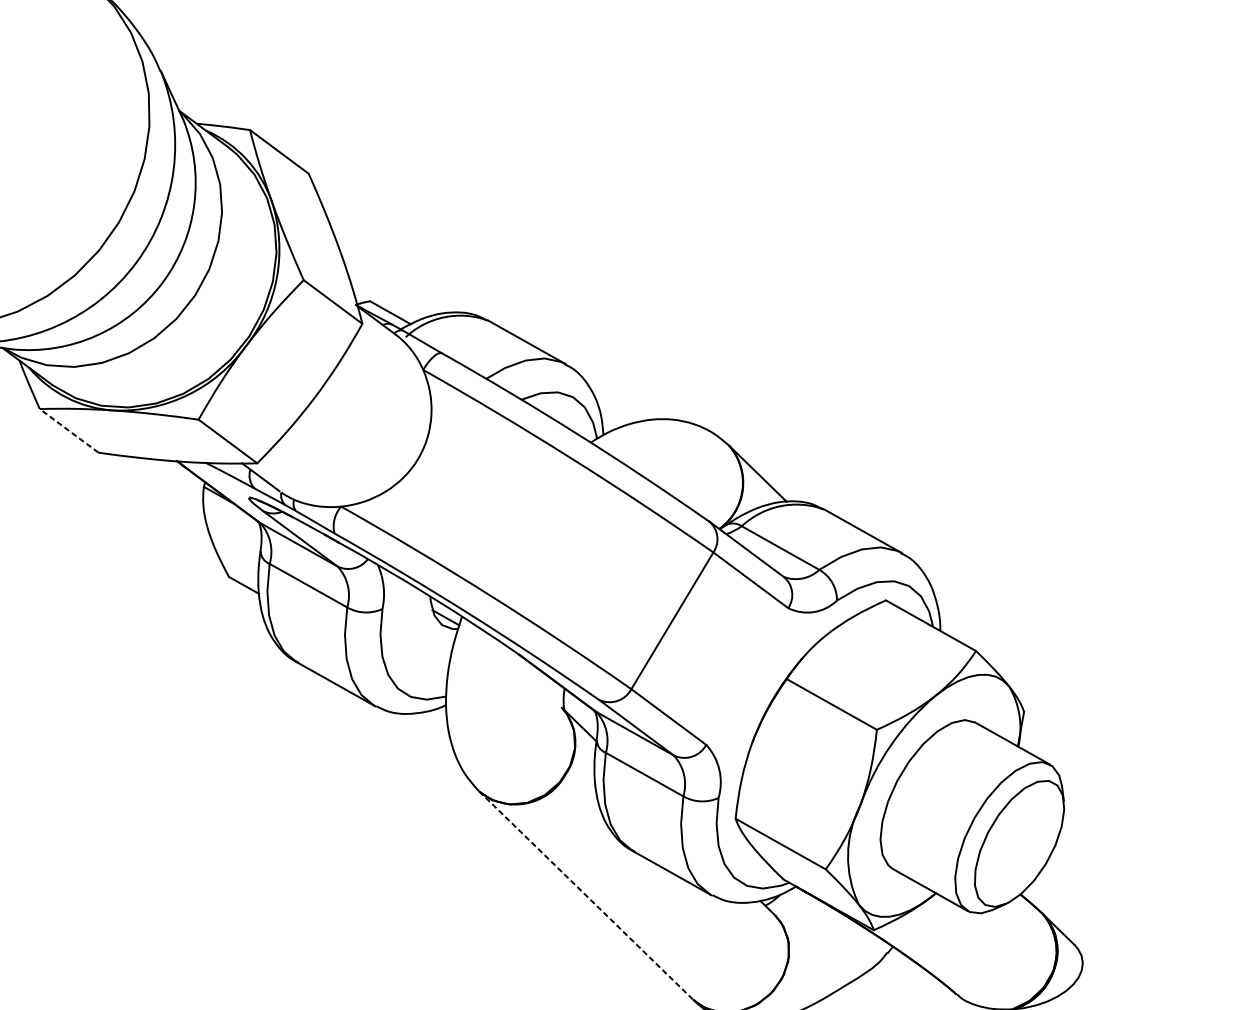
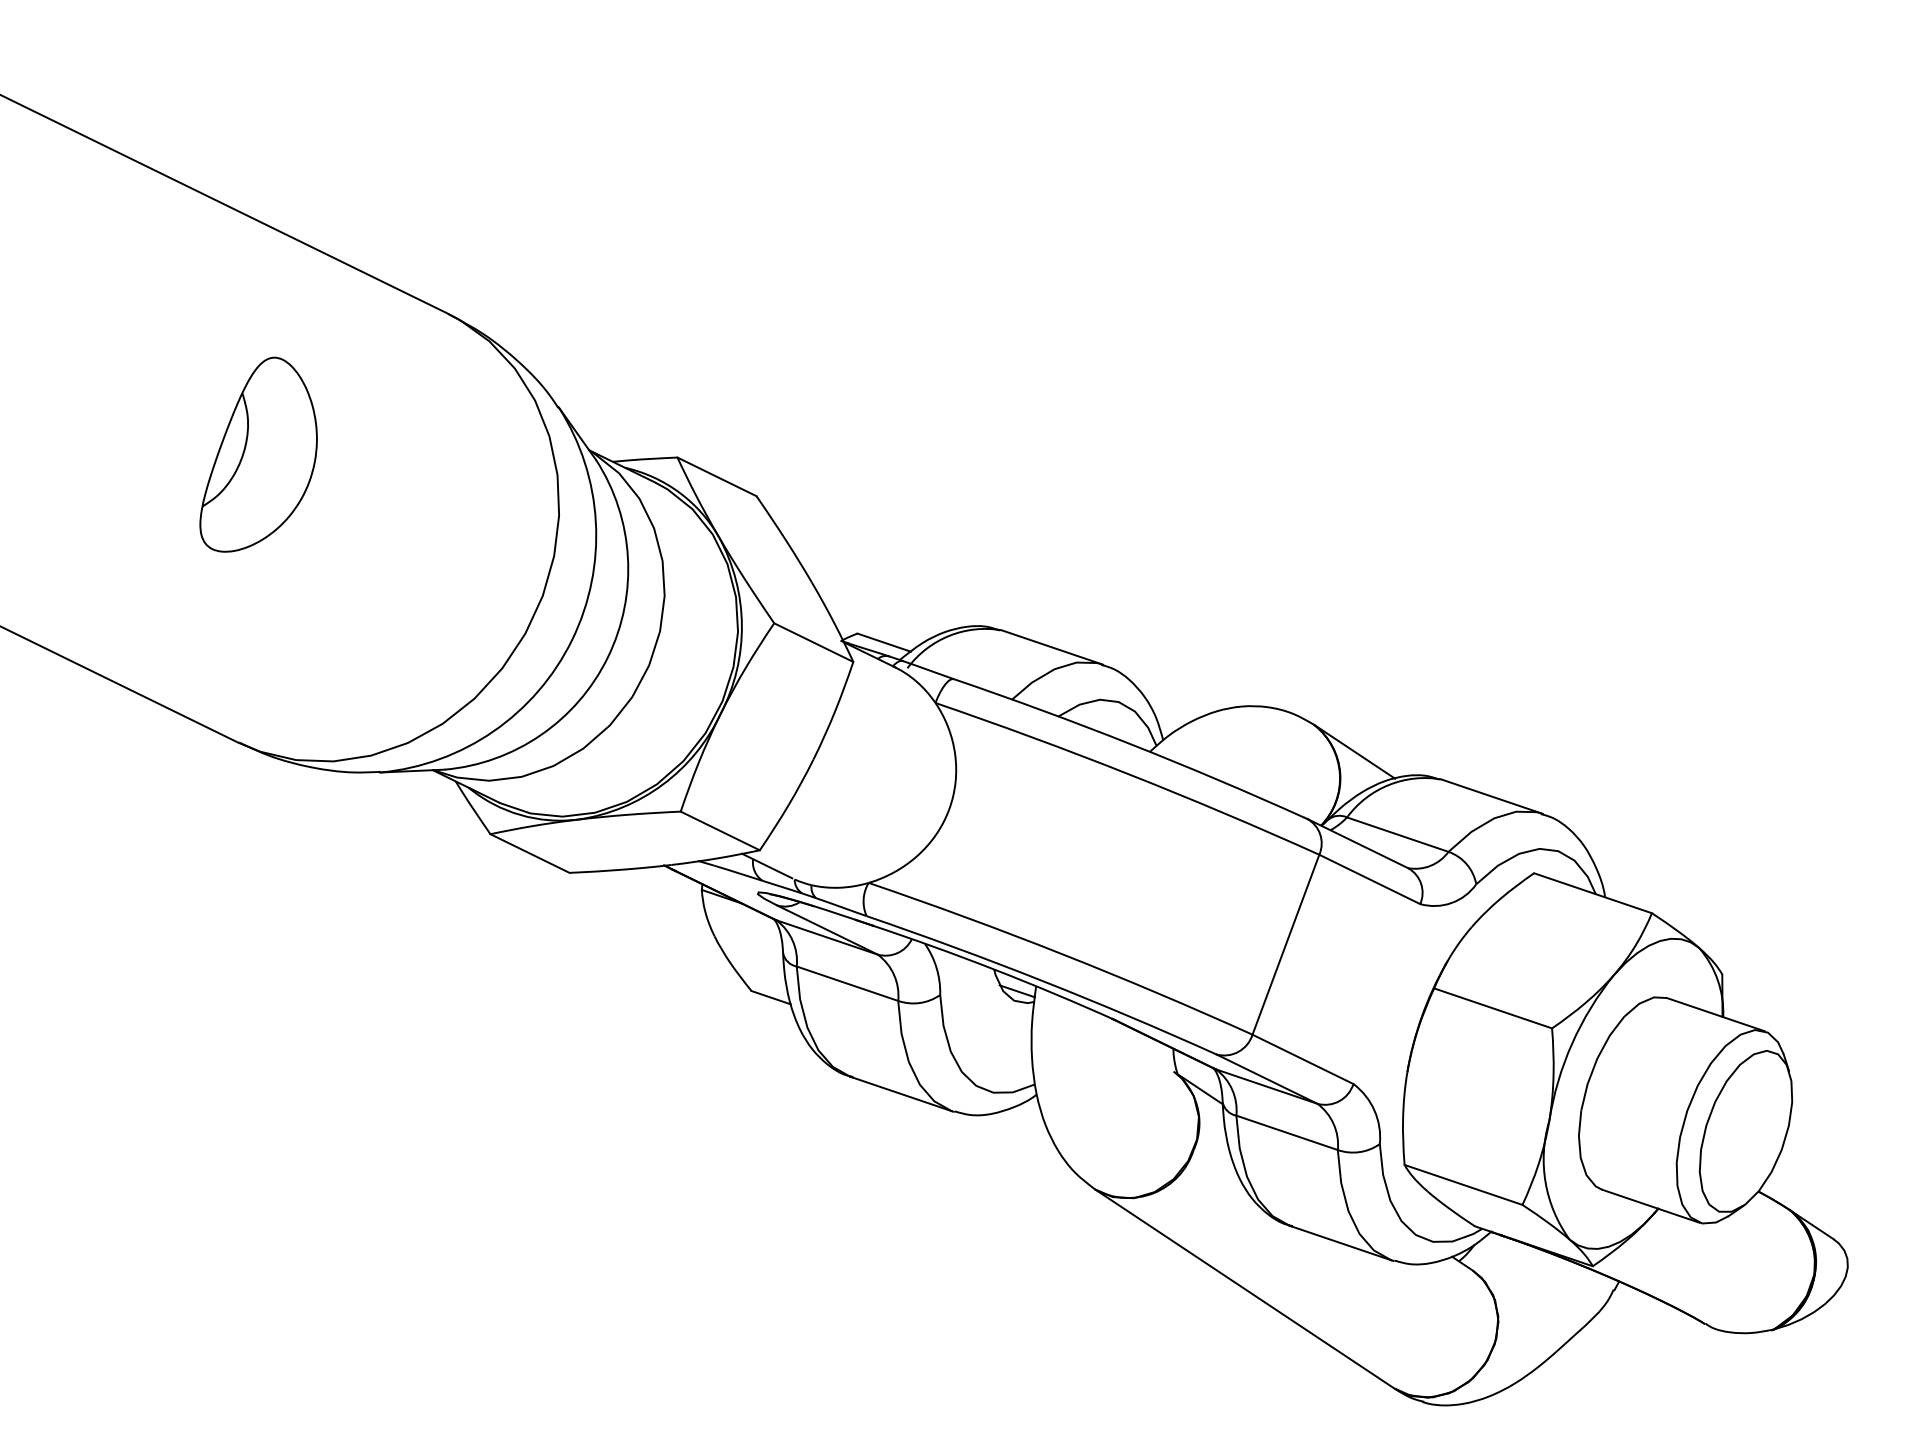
line: (68, 430) -> (529, 853), dashed -> solid
line: (586, 895) -> (1244, 1288), dashed -> solid

